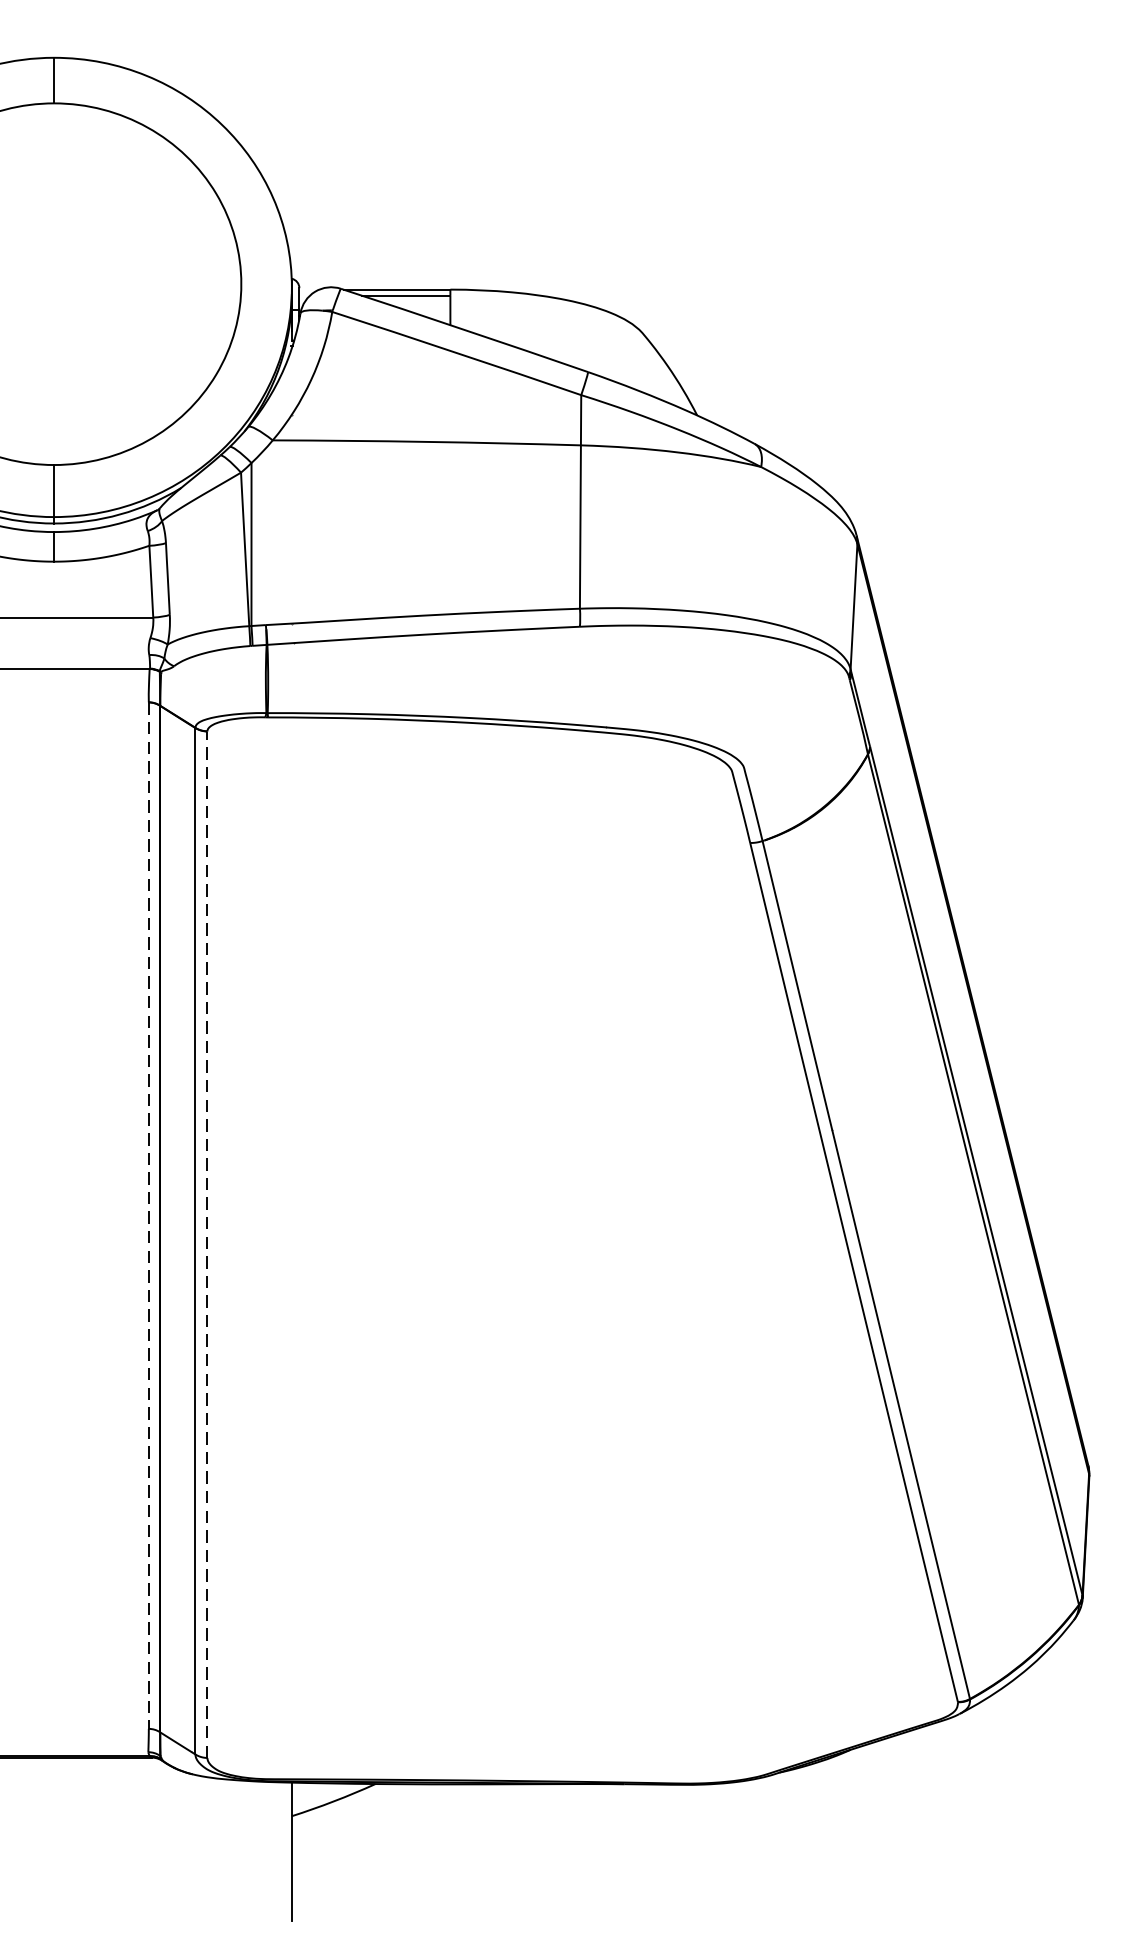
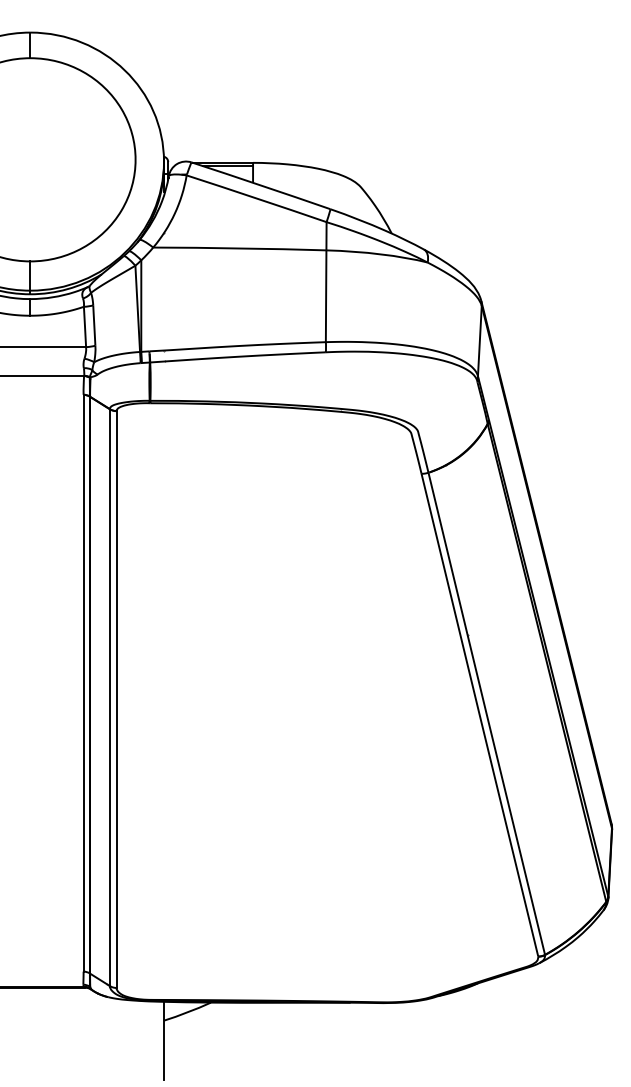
line: (148, 1216) -> (83, 683), dashed -> solid
line: (207, 1244) -> (116, 699), dashed -> solid

